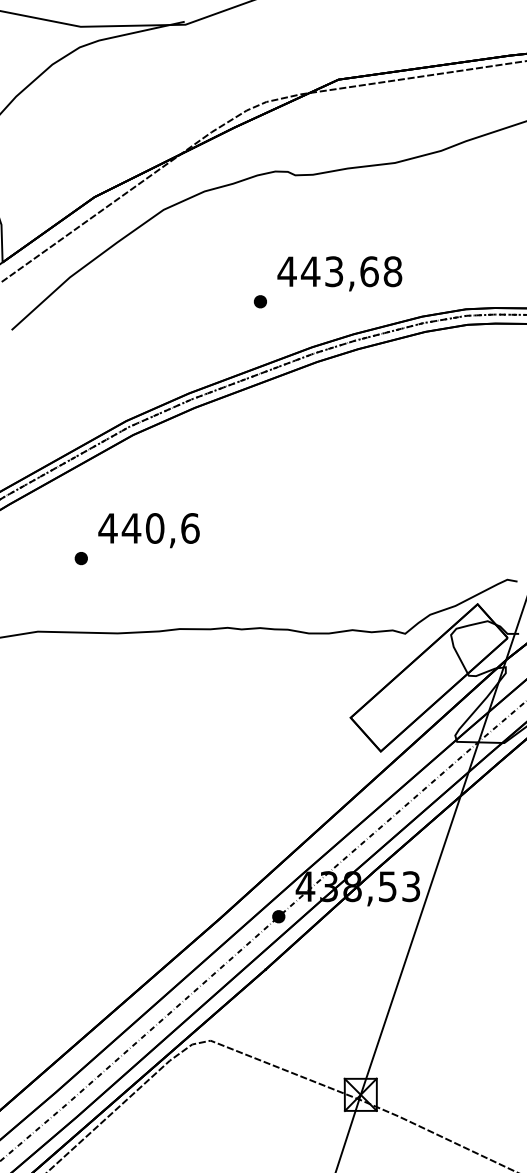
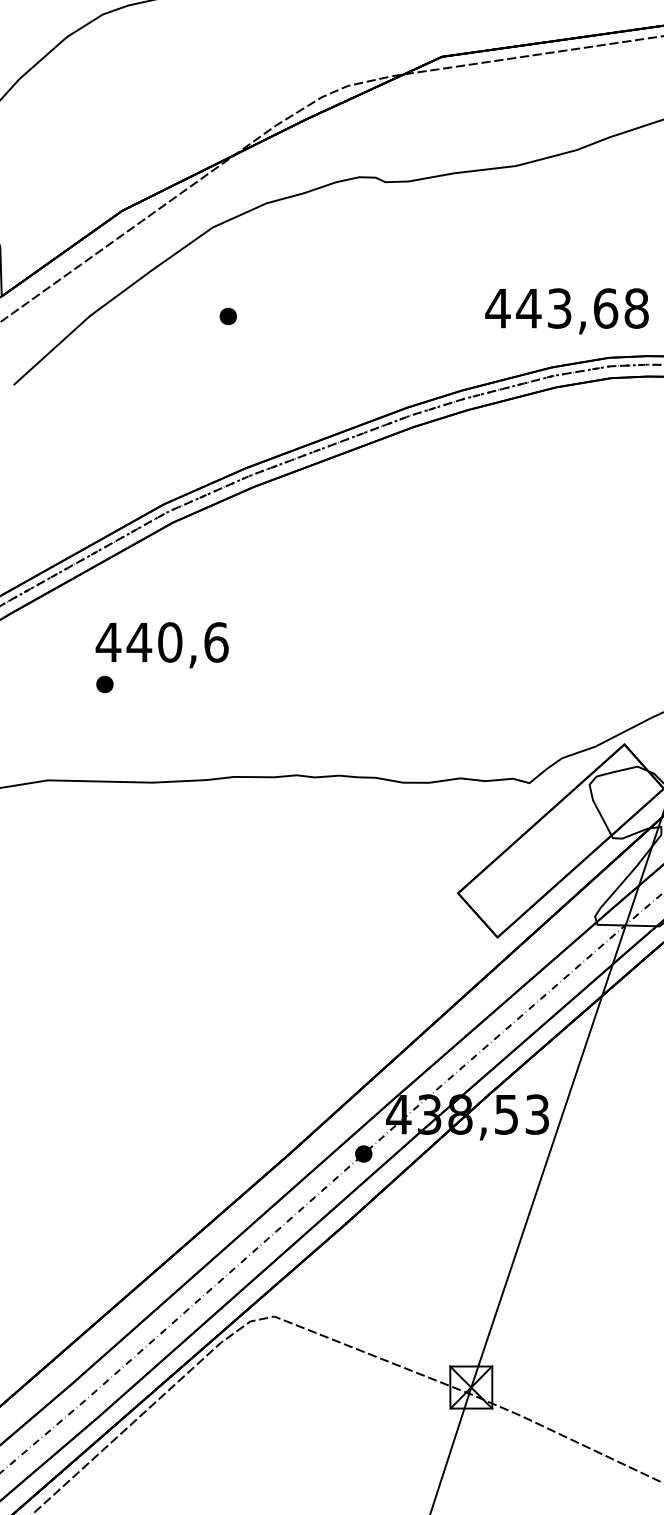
text: (339, 273) -> (566, 310), moved
part: (260, 301) -> (228, 316), moved
text: (148, 530) -> (161, 645), moved

